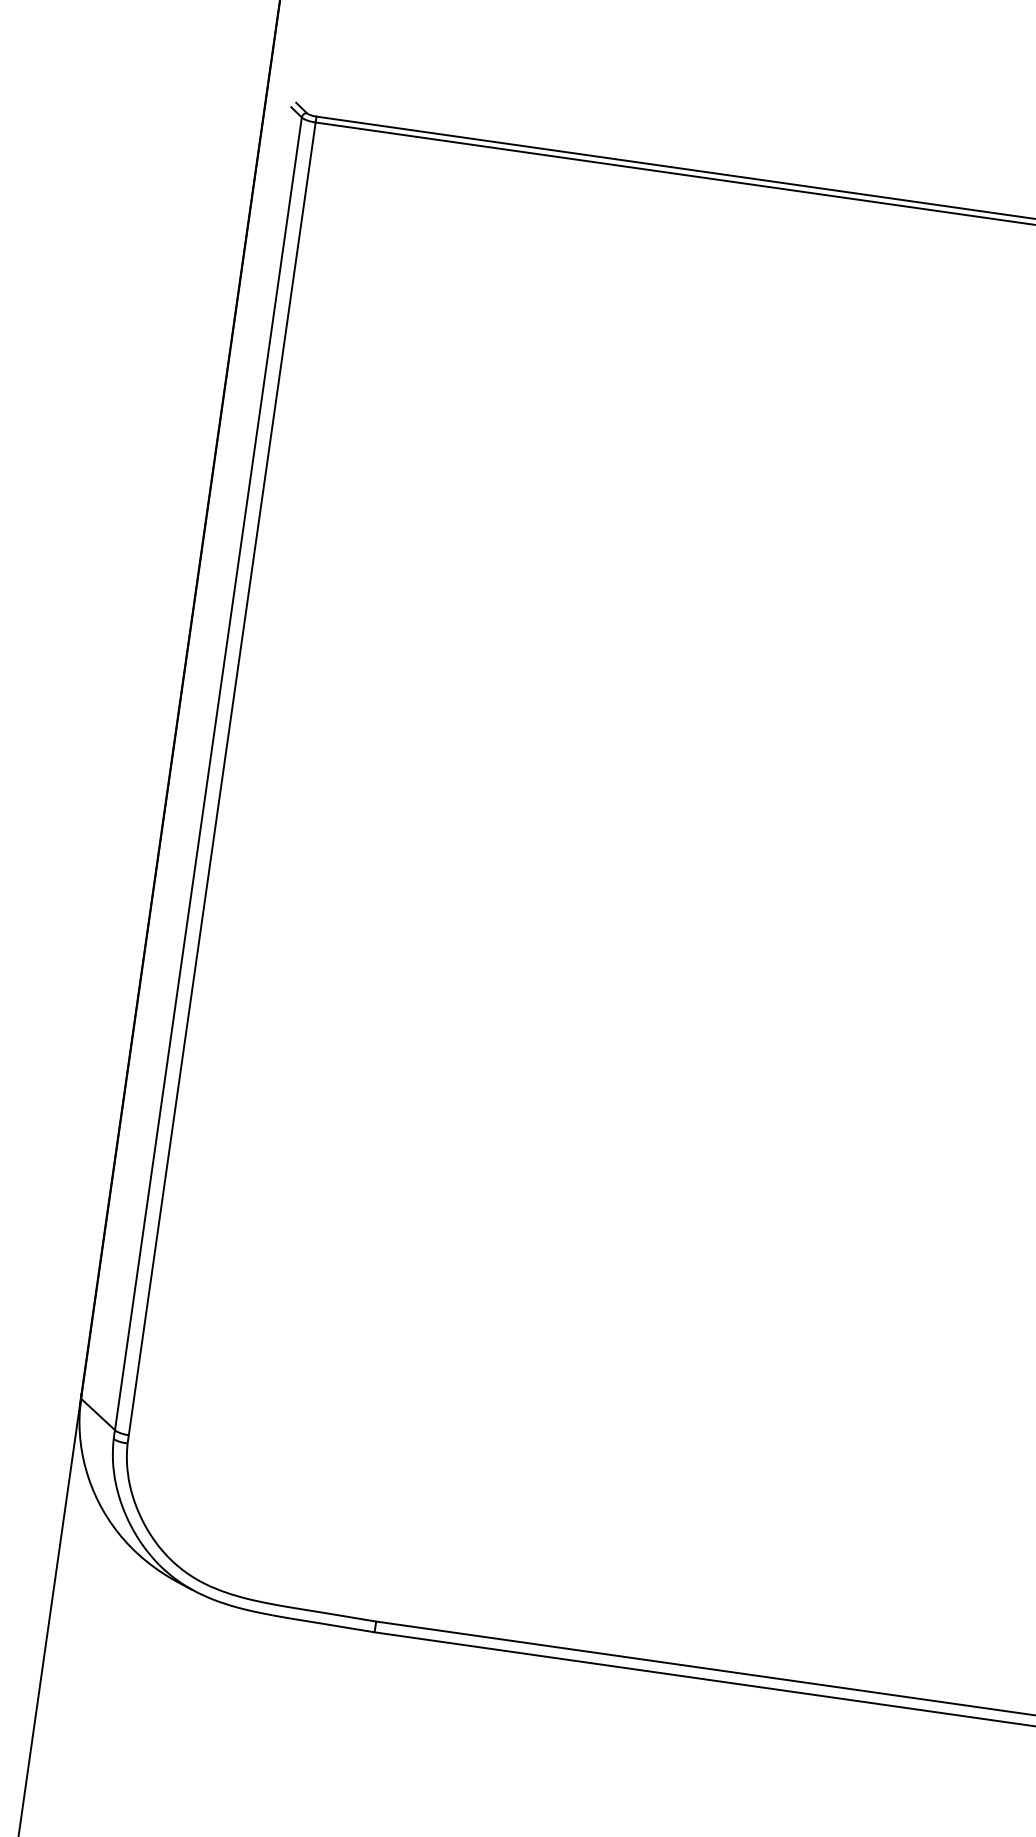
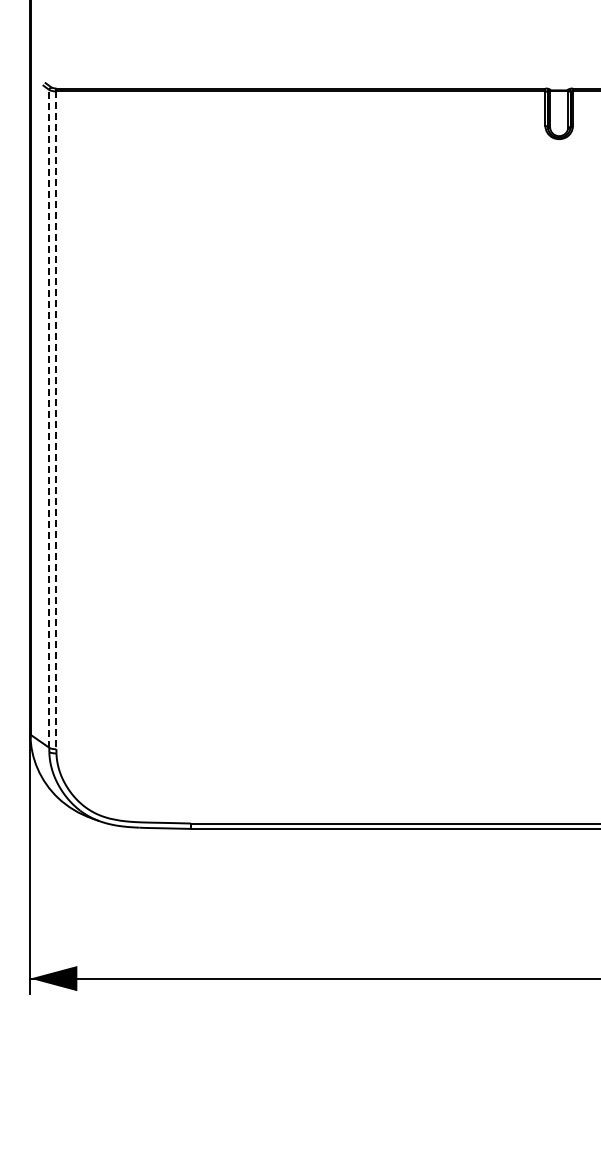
line: (208, 773) -> (49, 418), solid -> dashed
line: (222, 779) -> (56, 420), solid -> dashed

